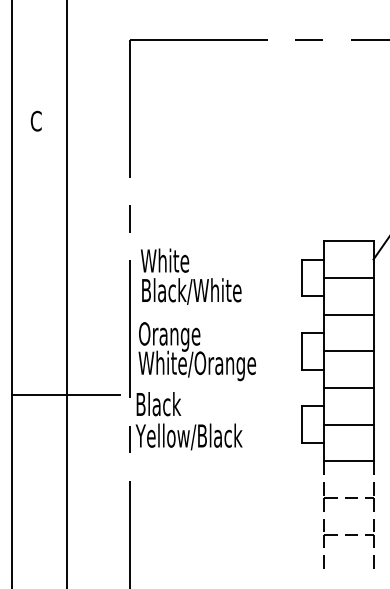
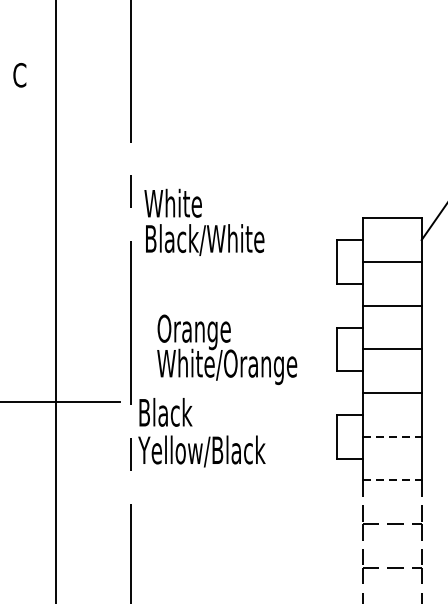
text: (191, 276) -> (204, 222), moved
text: (196, 351) -> (226, 349), moved
line: (348, 424) -> (391, 436), solid -> dashed
line: (348, 461) -> (391, 480), solid -> dashed

